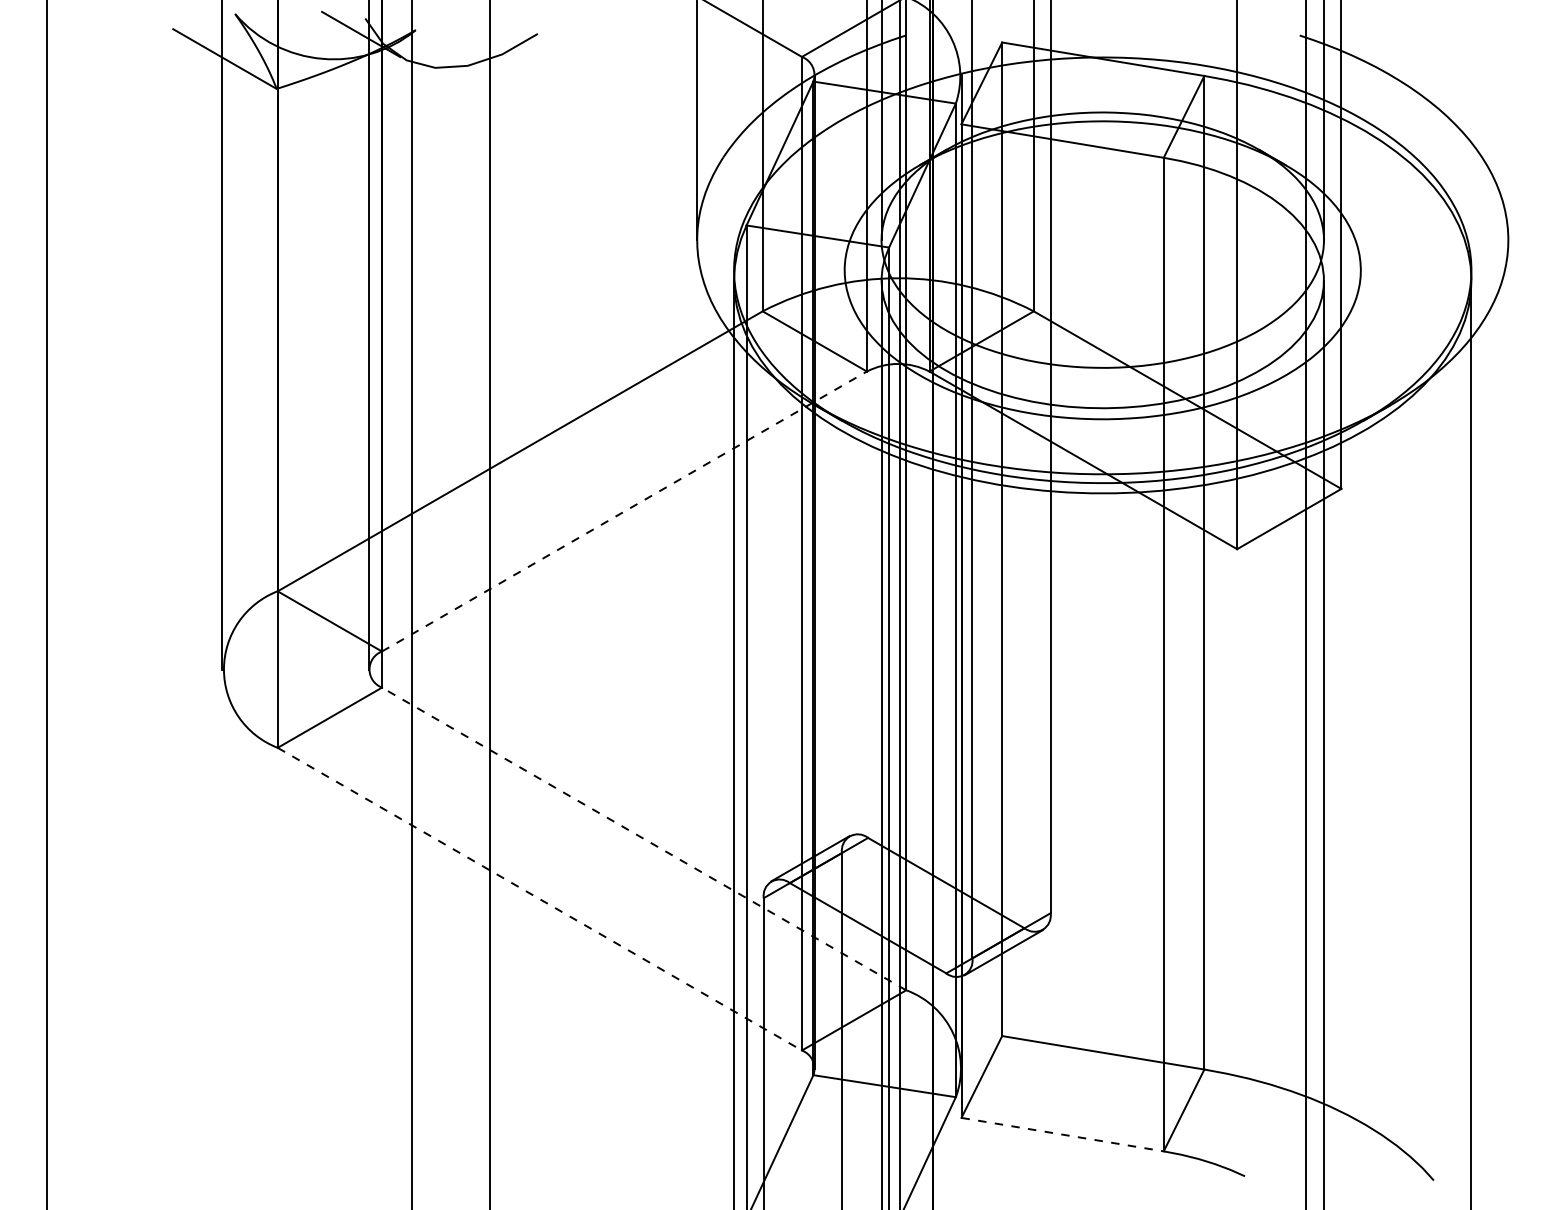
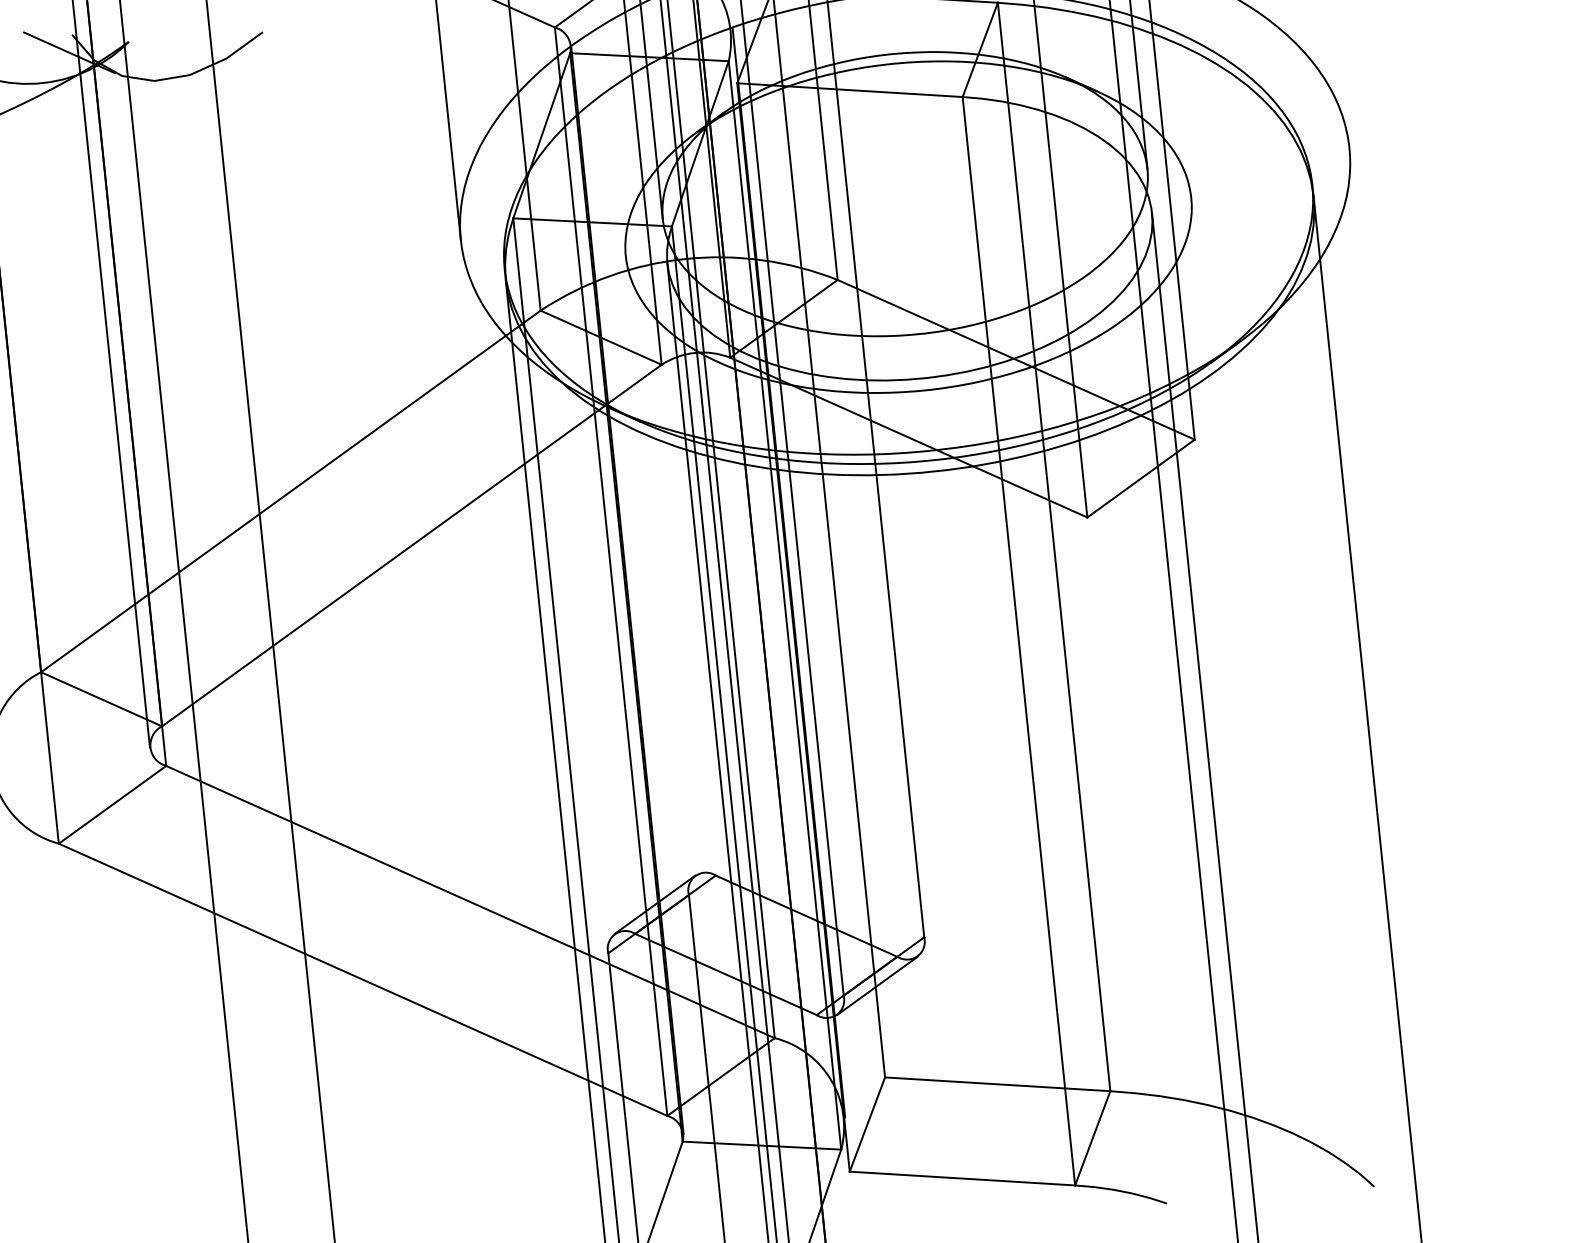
line: (624, 511) -> (411, 545), dashed -> solid
line: (644, 838) -> (470, 901), dashed -> solid
line: (539, 899) -> (362, 980), dashed -> solid
line: (1062, 1134) -> (962, 1178), dashed -> solid

